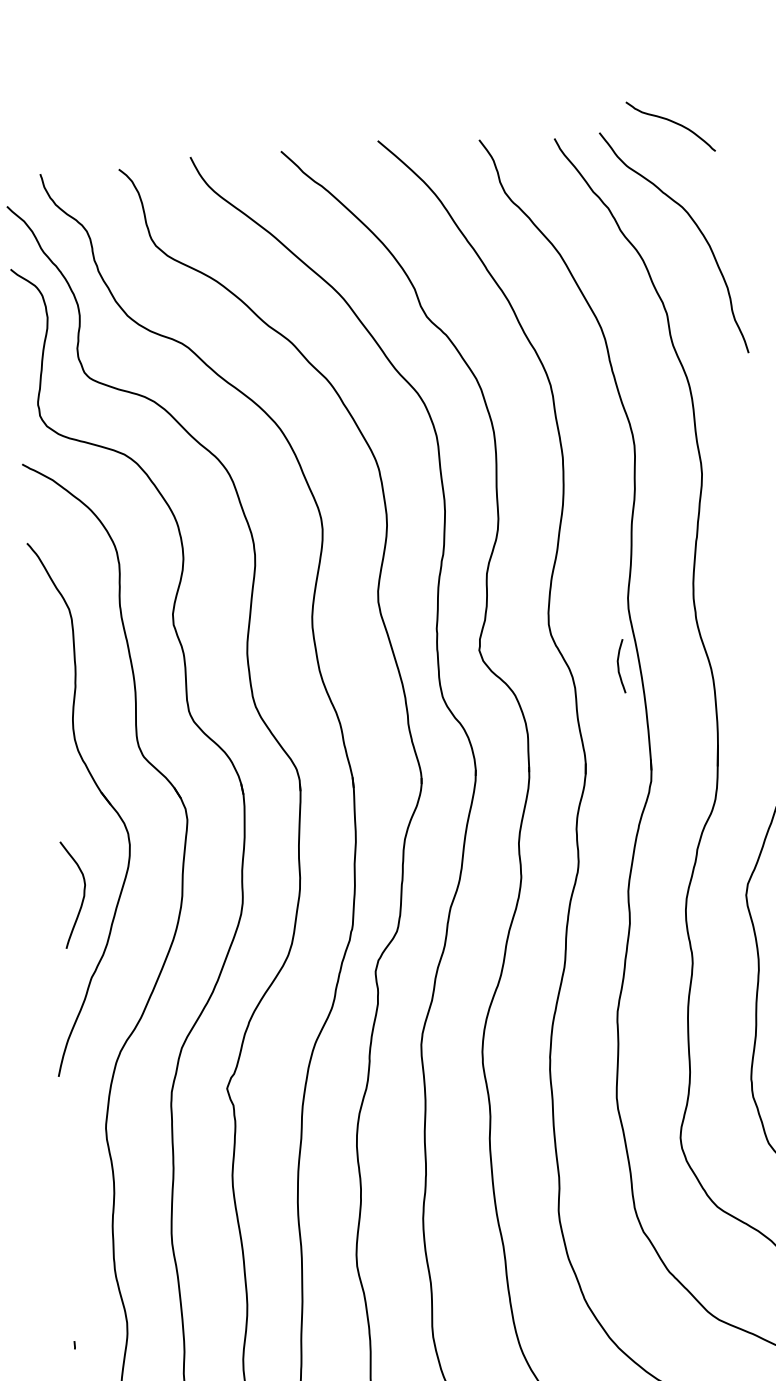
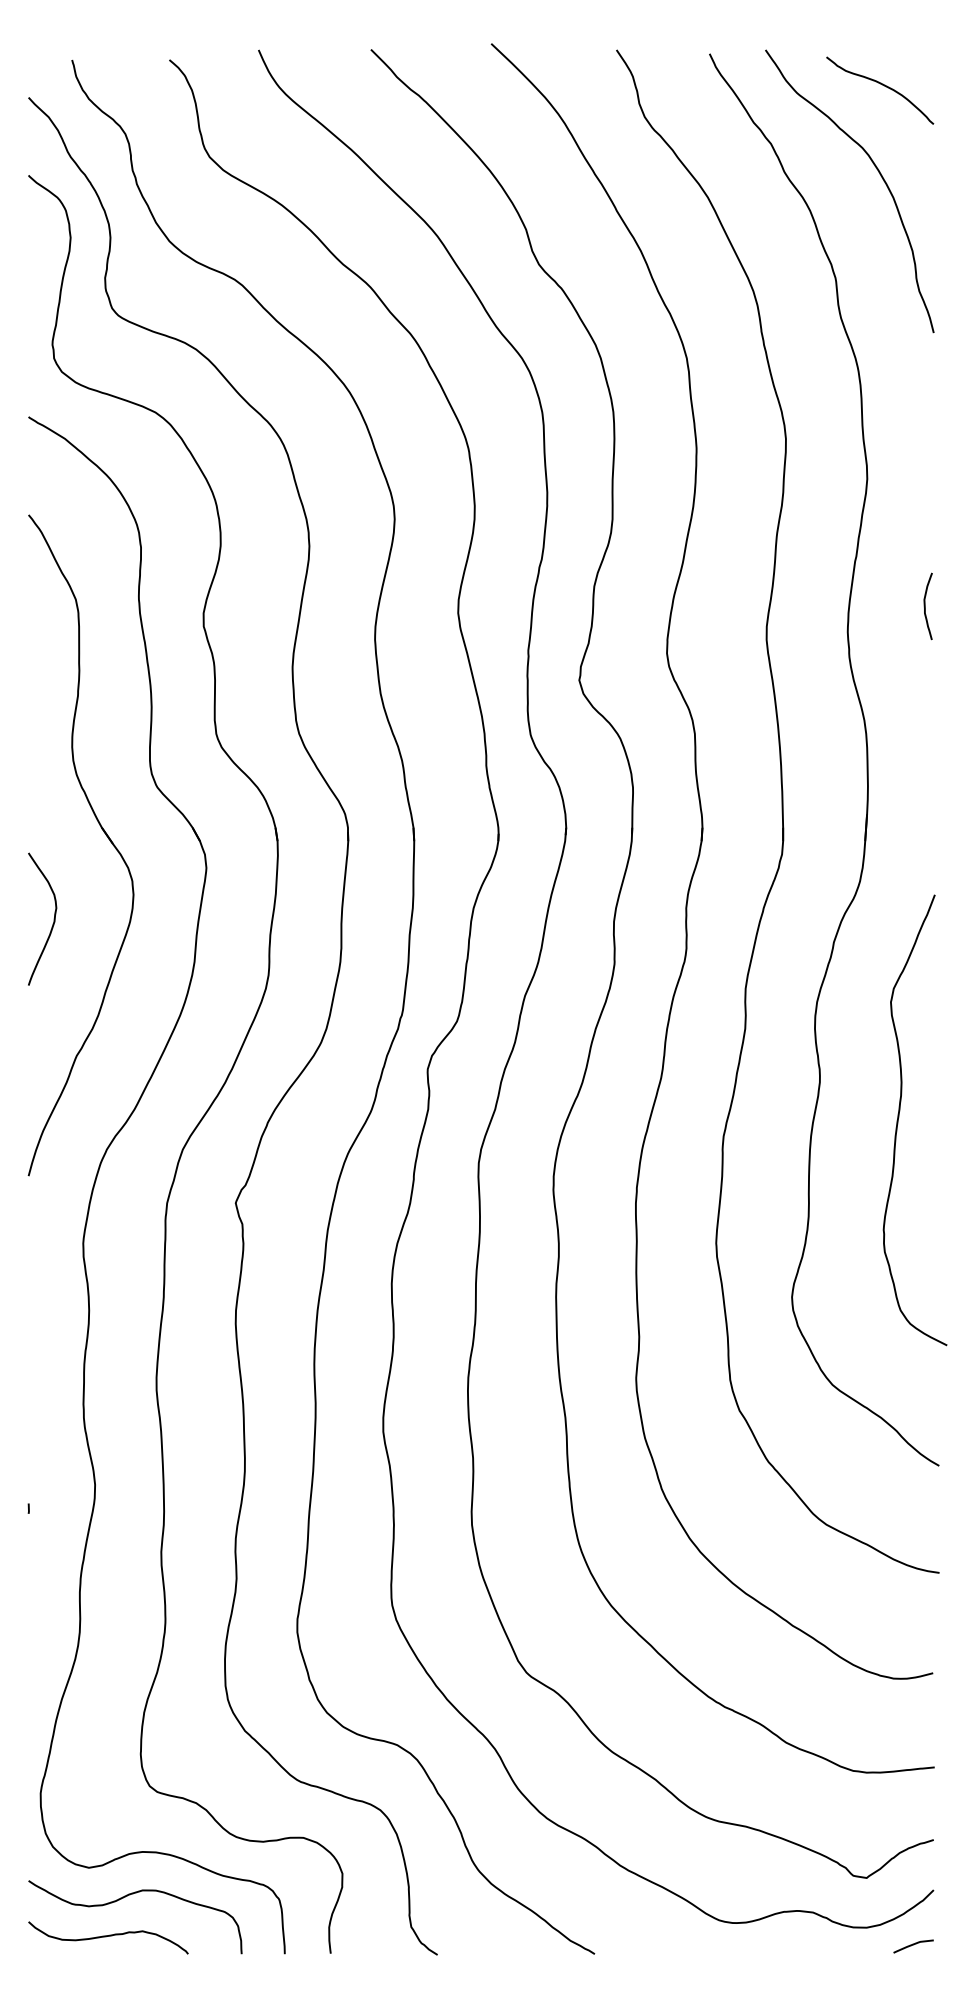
curve: (672, 122) -> (882, 85), moved
curve: (618, 666) -> (925, 606), moved
curve: (83, 893) -> (53, 918), moved

